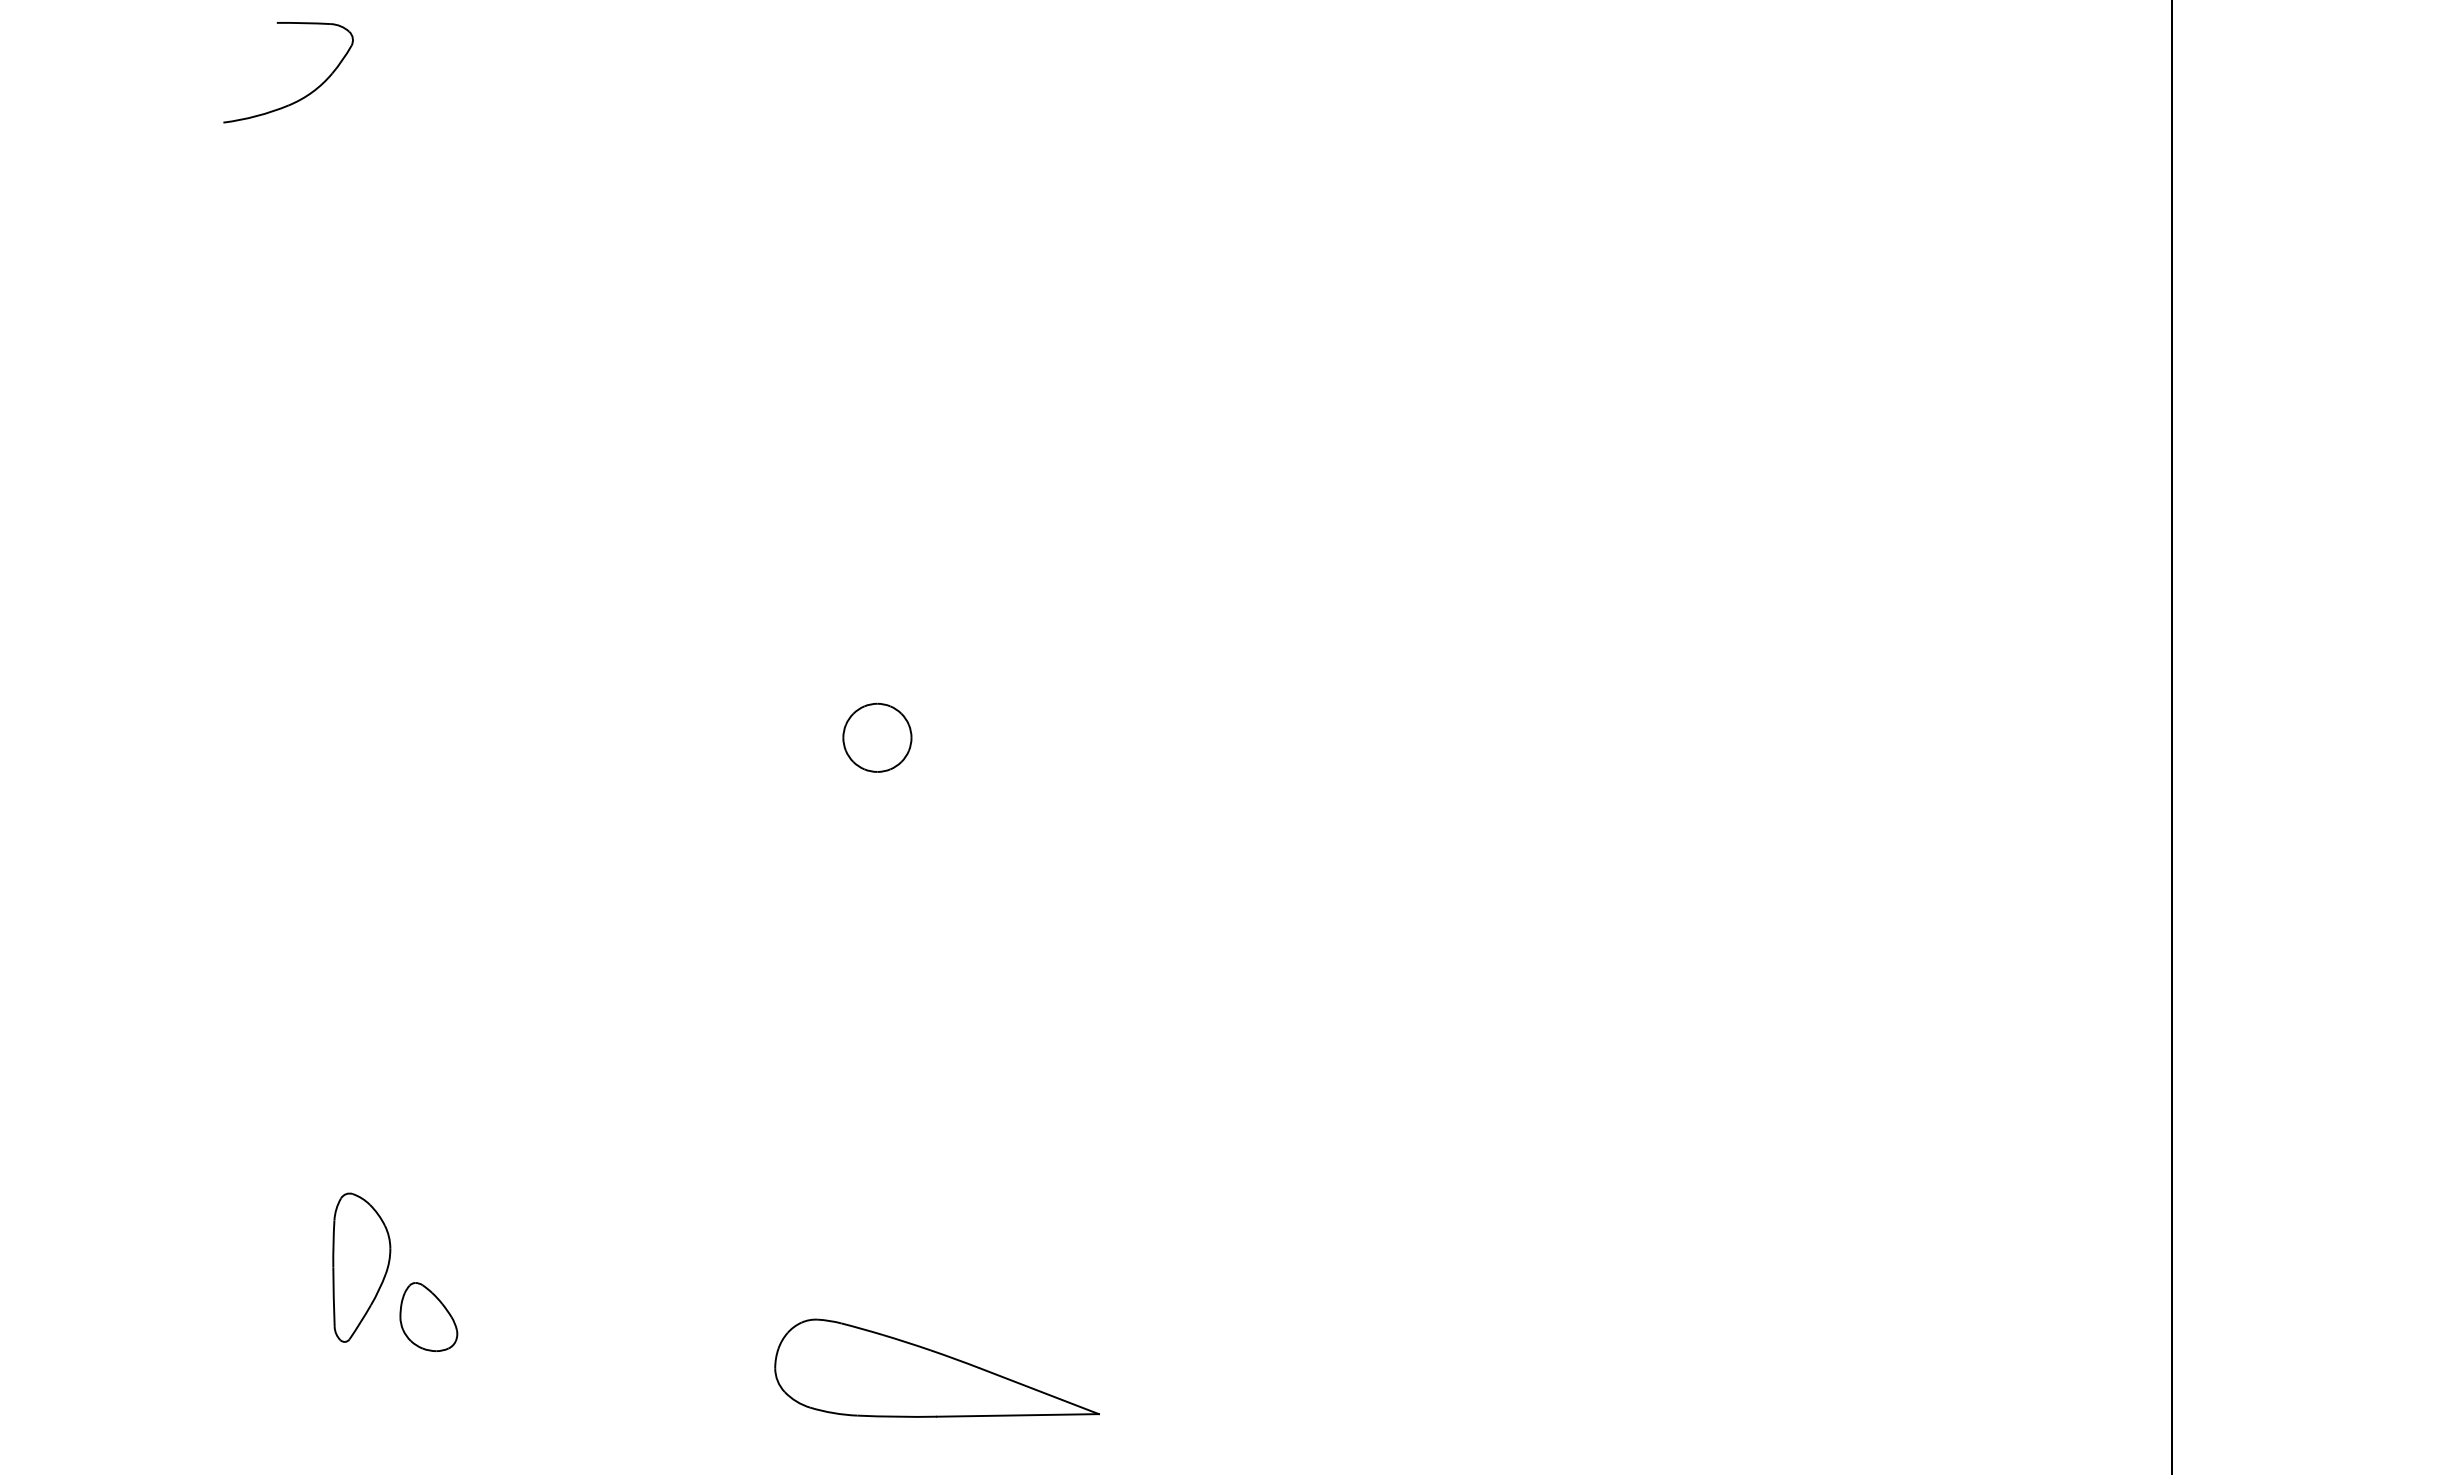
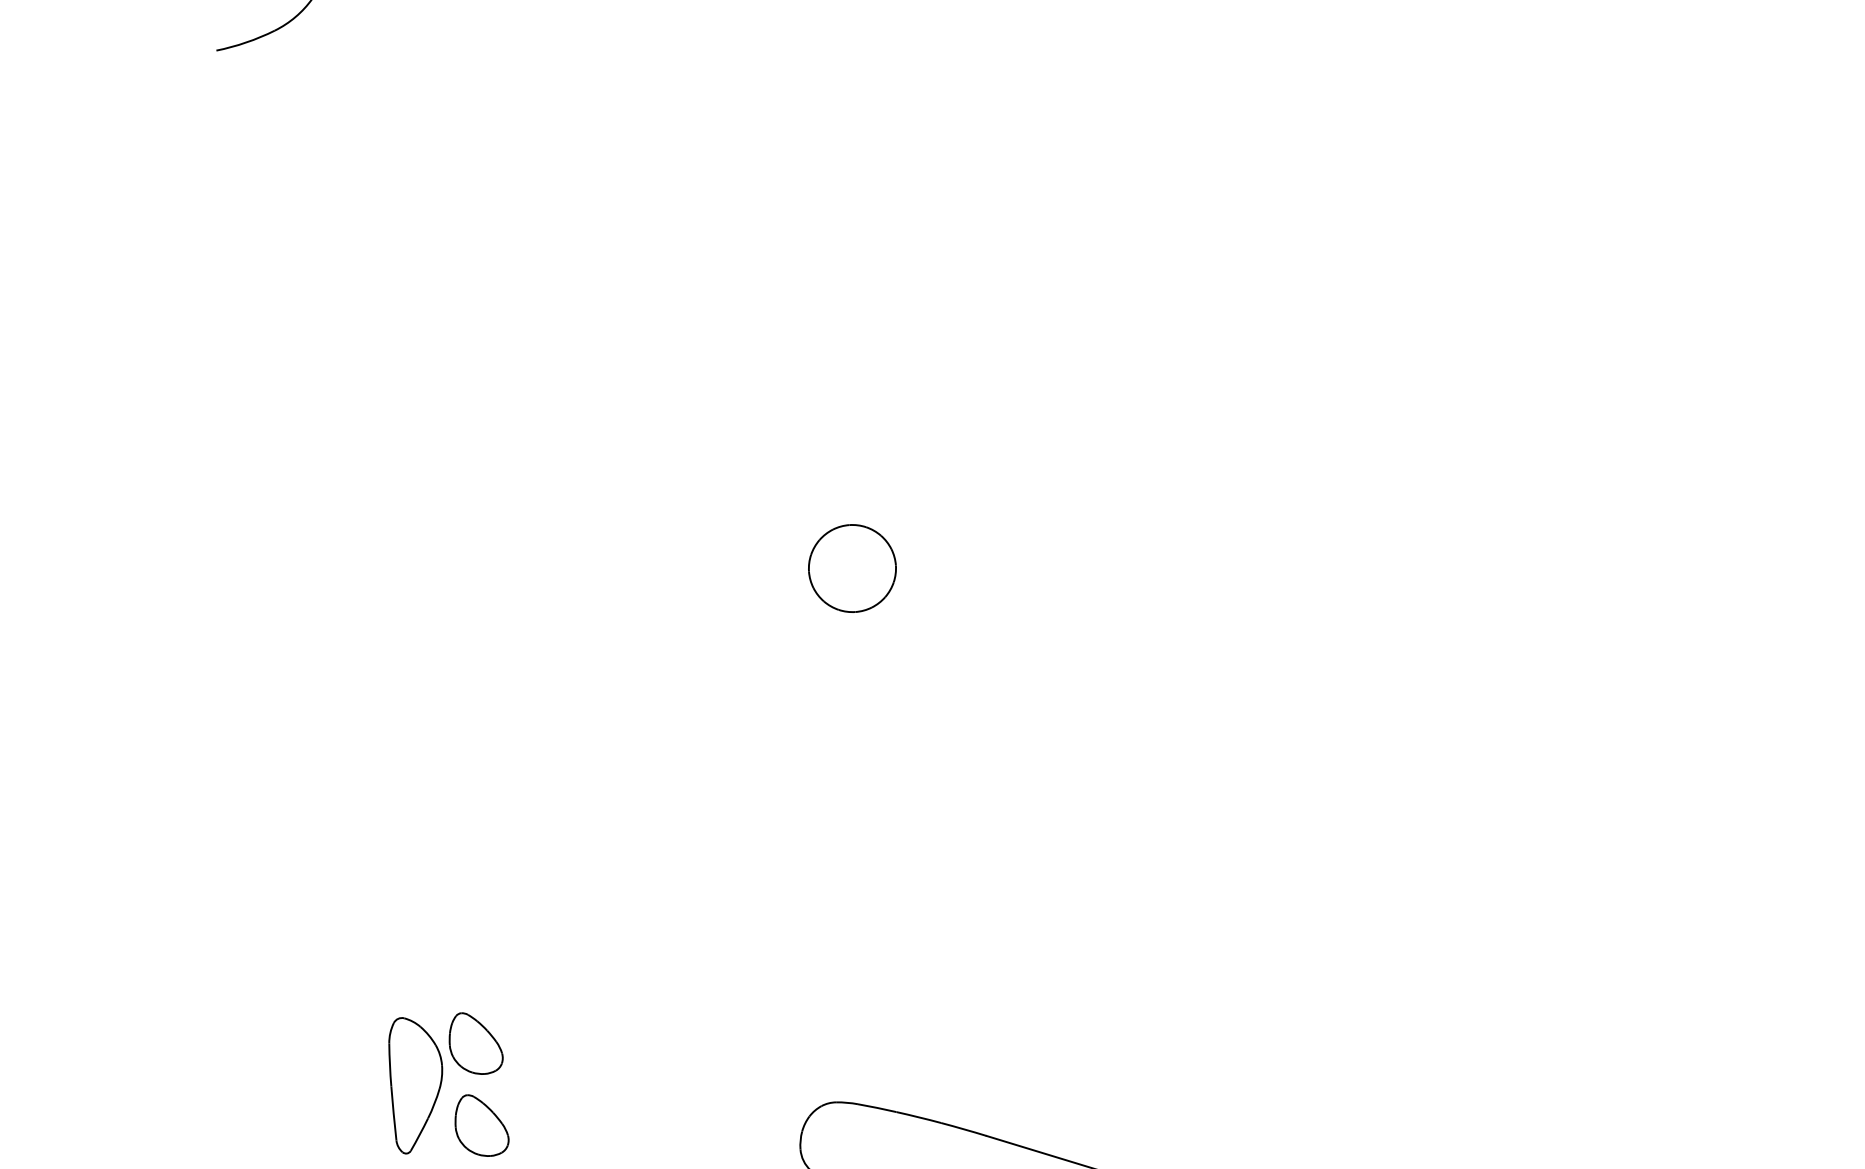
part: (877, 737) -> (852, 568), size x1.4
part: (428, 1226) -> (475, 1042), added

